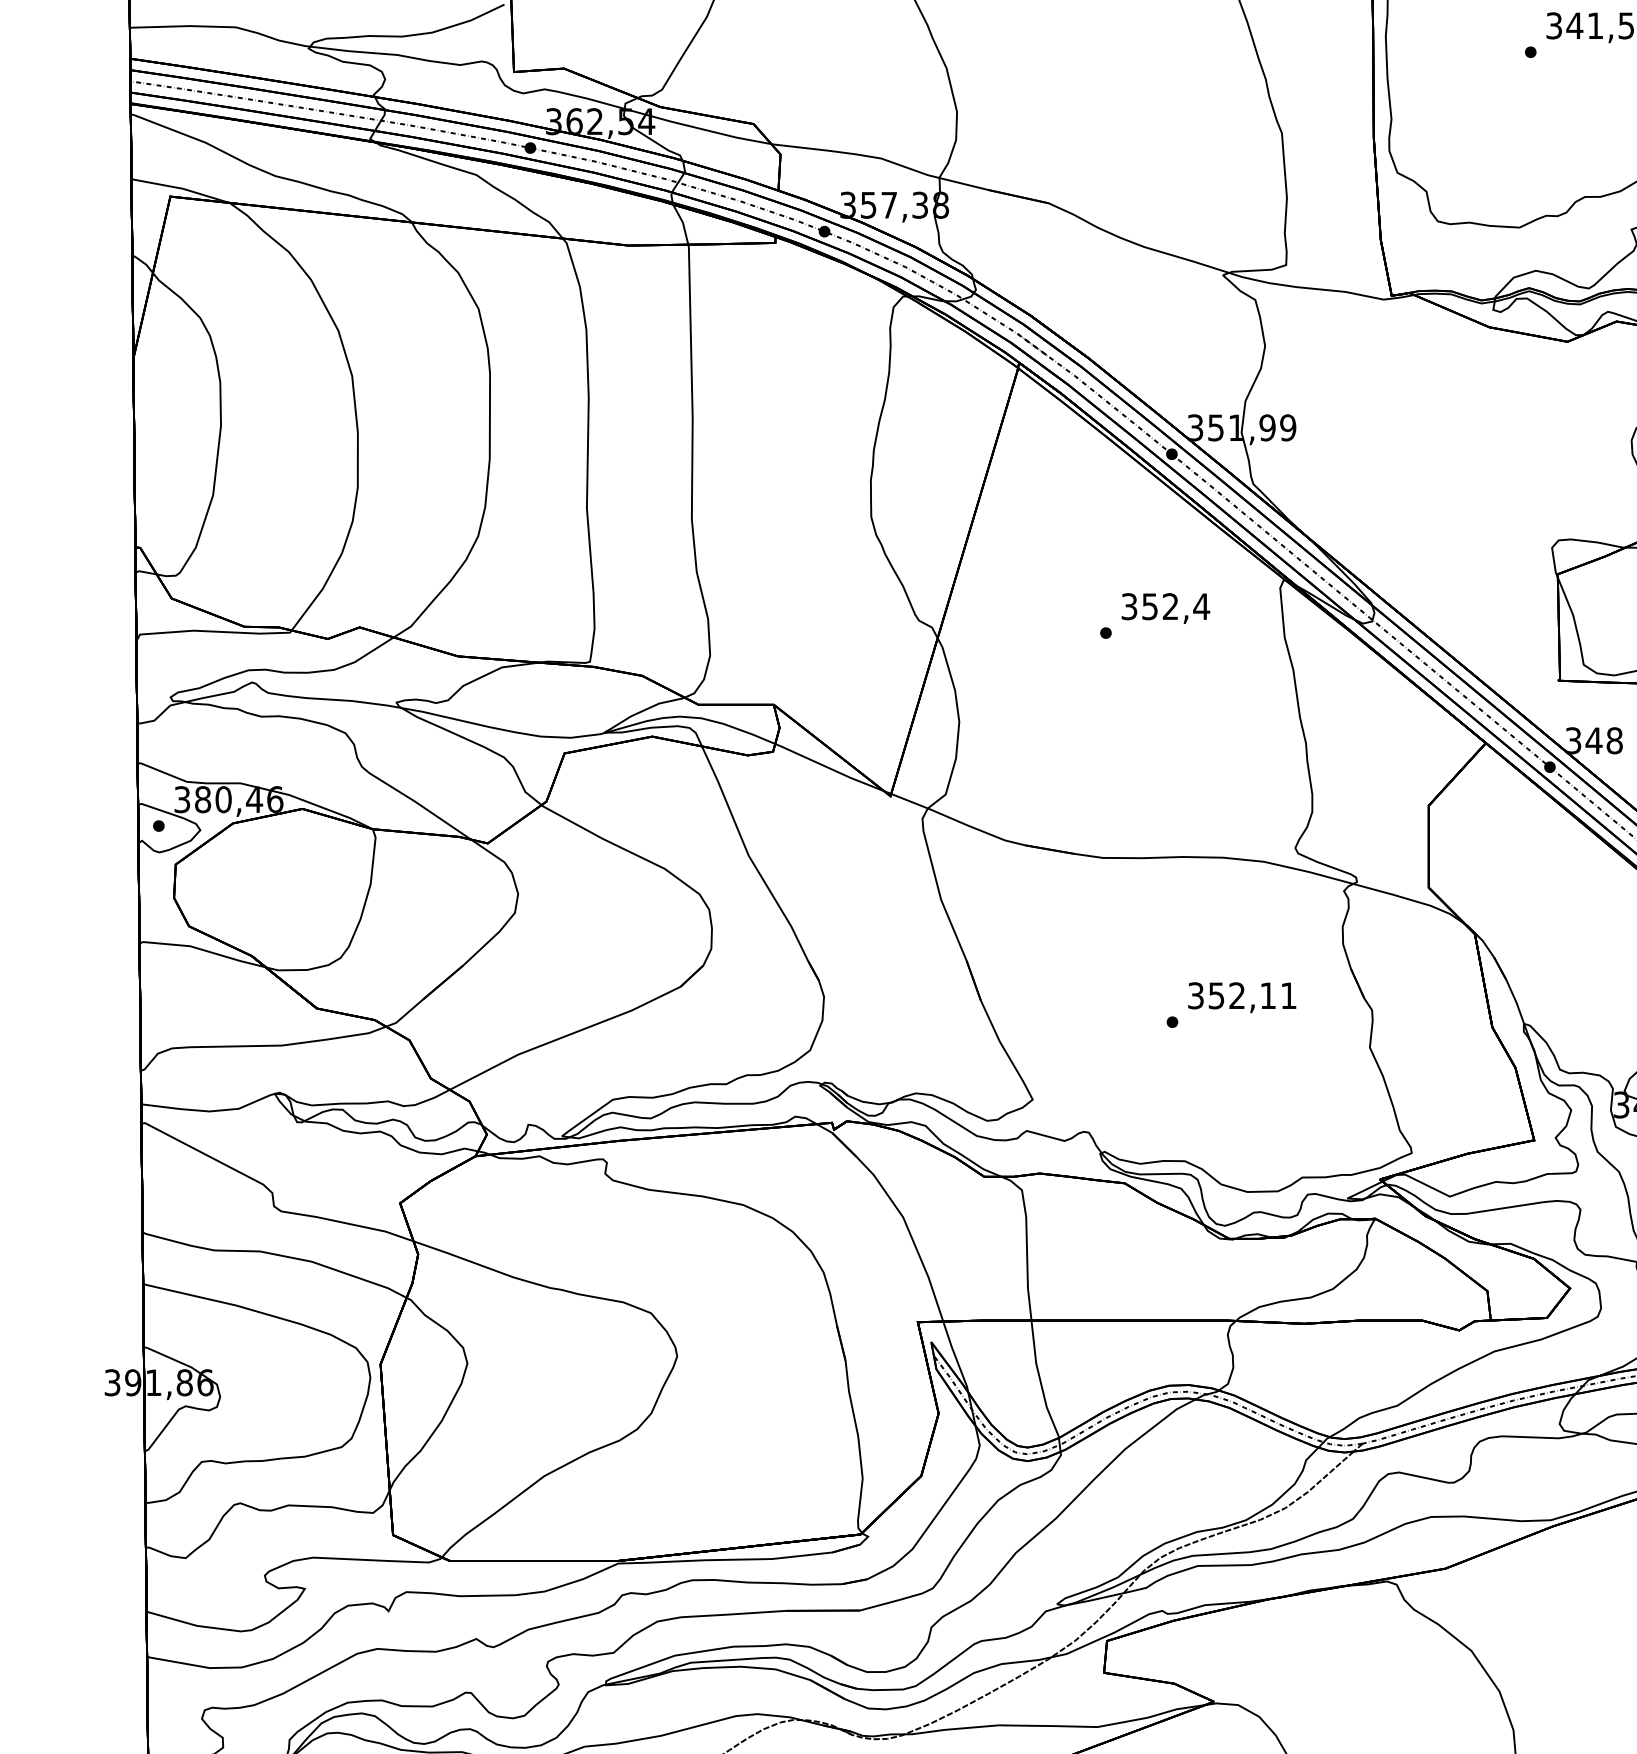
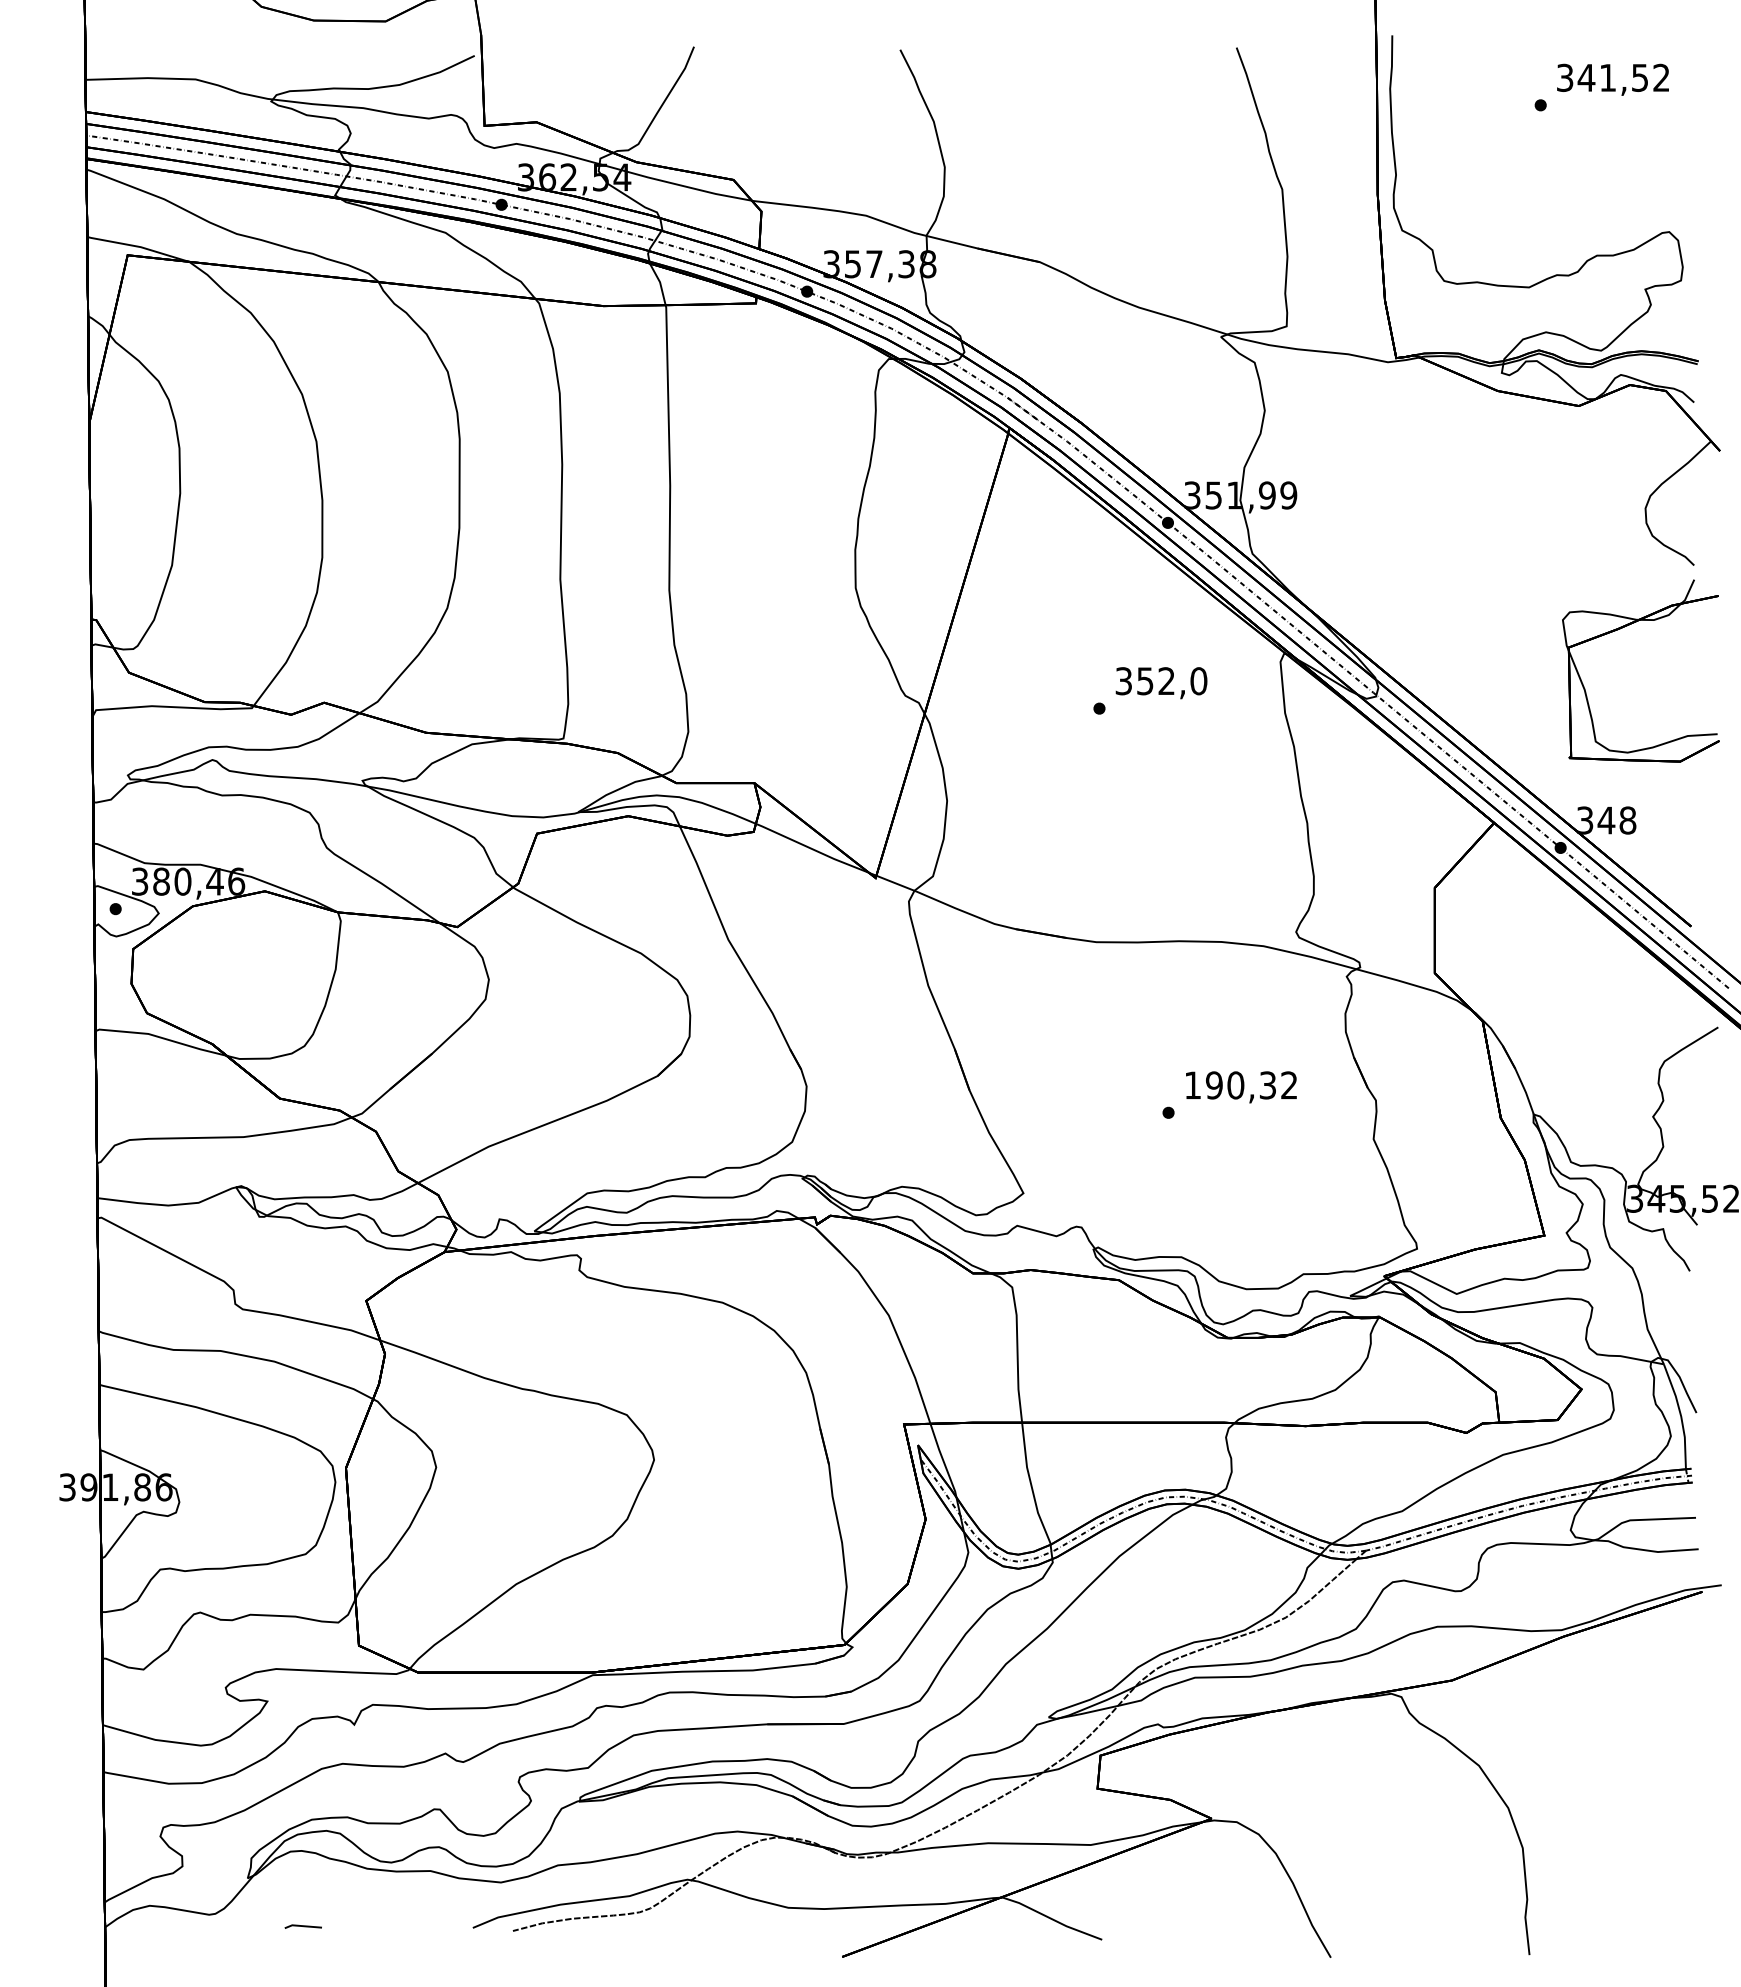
text: (1201, 606) -> (1198, 681), 352,4 -> 352,0
text: (1241, 995) -> (1240, 1085), 352,11 -> 190,32

